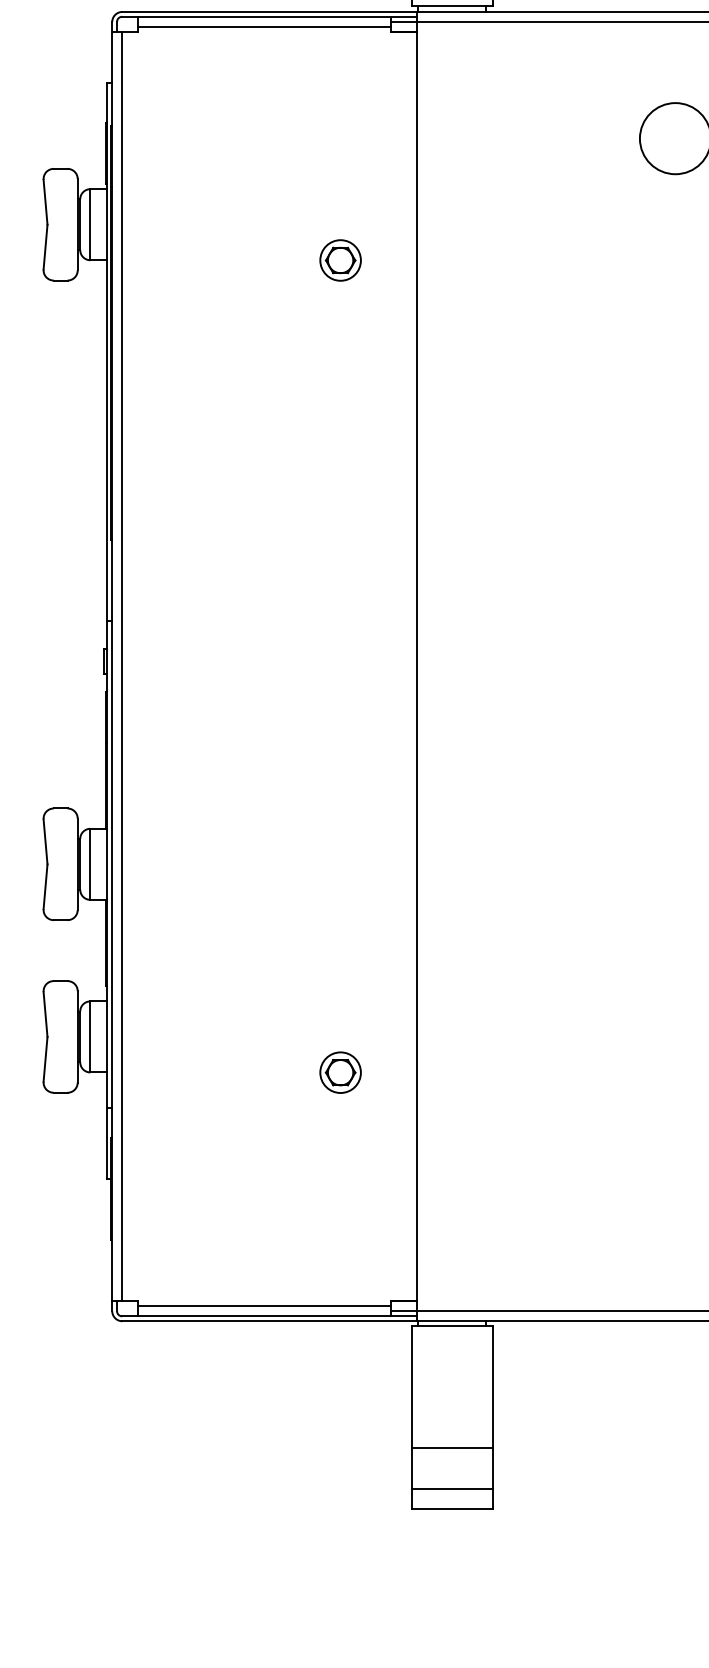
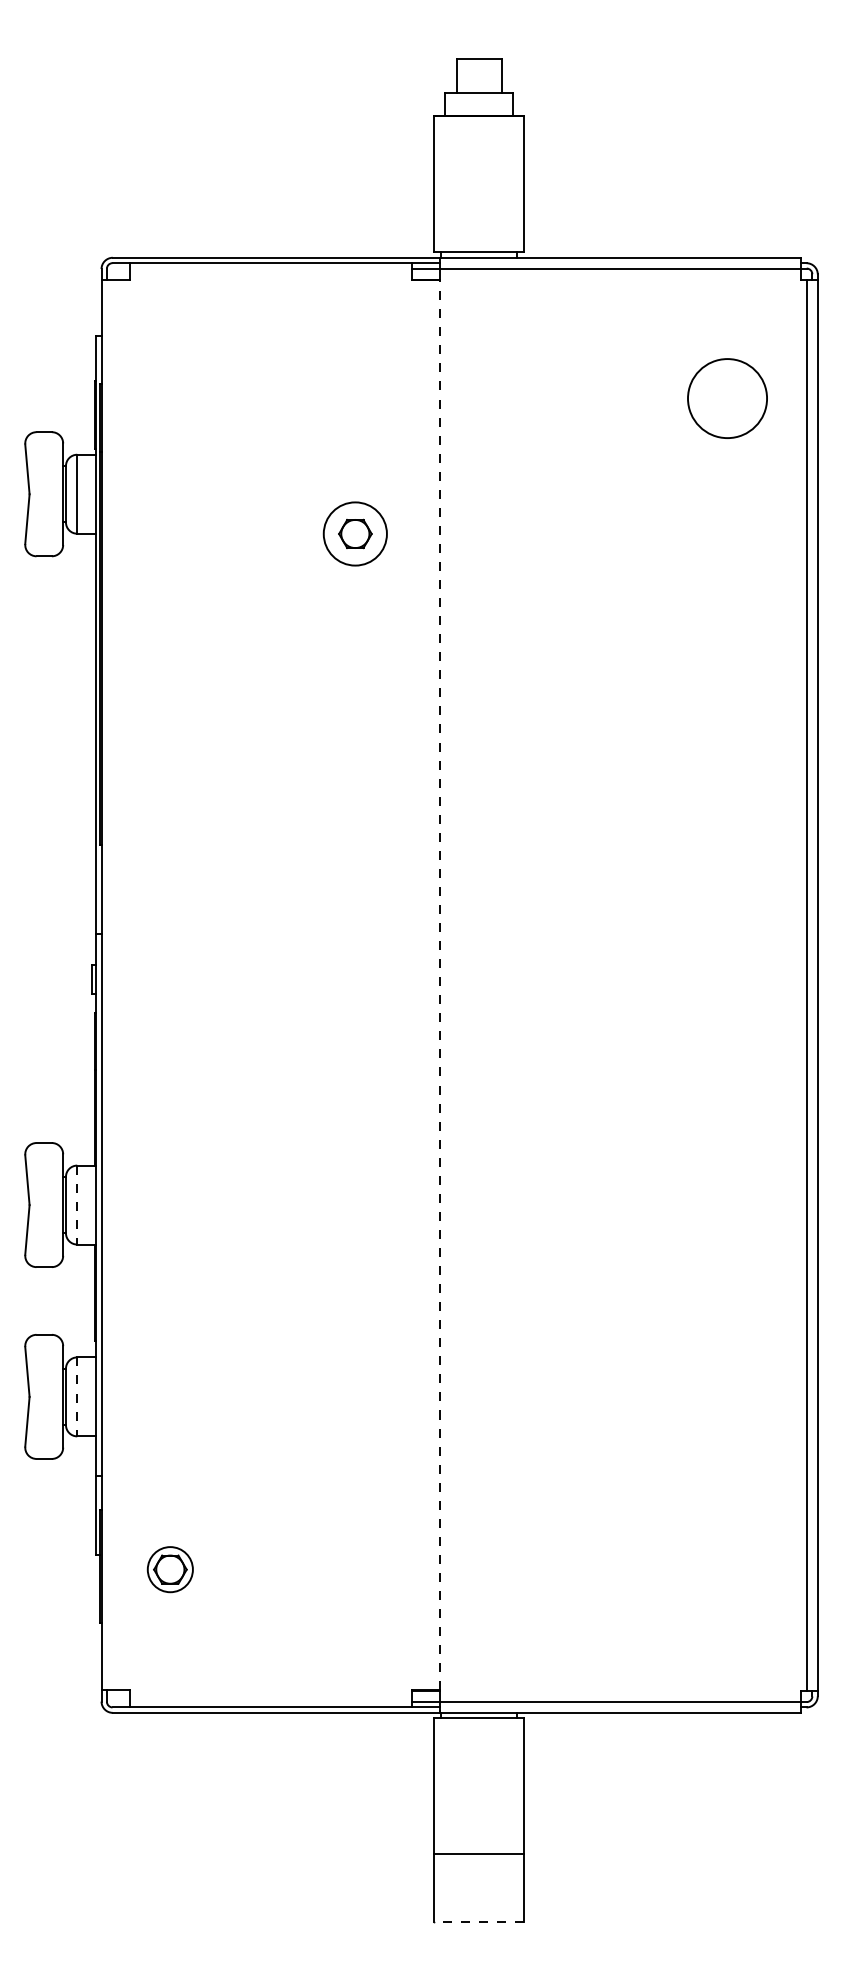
line: (264, 26) -> (270, 274), removed
circle: (339, 260) -> (354, 533), size x1.4
line: (122, 666) -> (112, 985), removed
line: (417, 666) -> (440, 985), solid -> dashed
line: (90, 864) -> (77, 1205), solid -> dashed
line: (90, 1037) -> (77, 1397), solid -> dashed
part: (339, 1072) -> (169, 1569), moved
line: (264, 1306) -> (270, 1696), removed
line: (452, 1489) -> (479, 1899), removed
line: (451, 1508) -> (478, 1921), solid -> dashed

